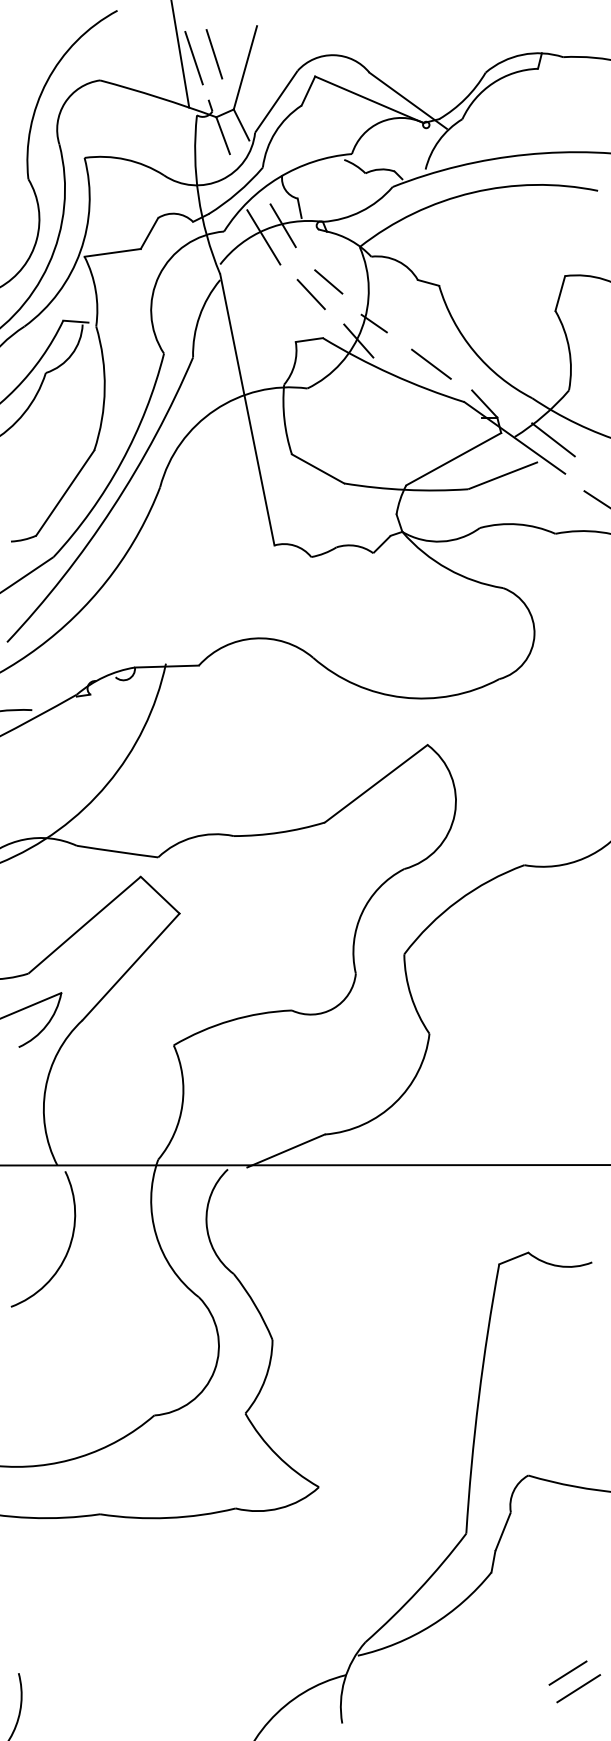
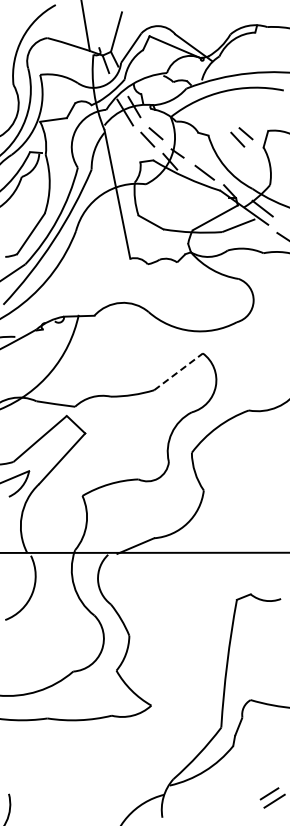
line: (213, 53) -> (101, 25), removed
line: (192, 58) -> (91, 27), removed
part: (508, 289) -> (241, 137), added
line: (376, 783) -> (178, 371), solid -> dashed

